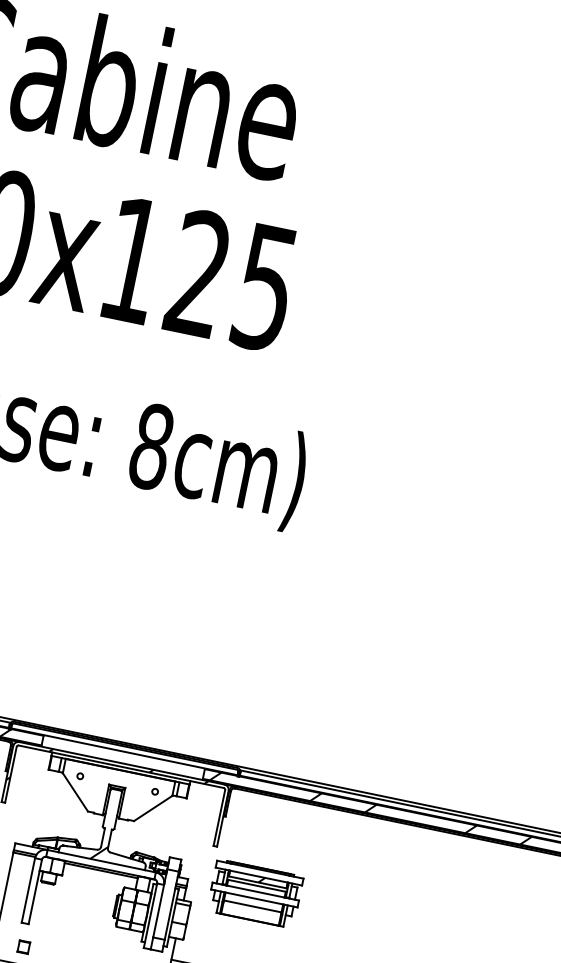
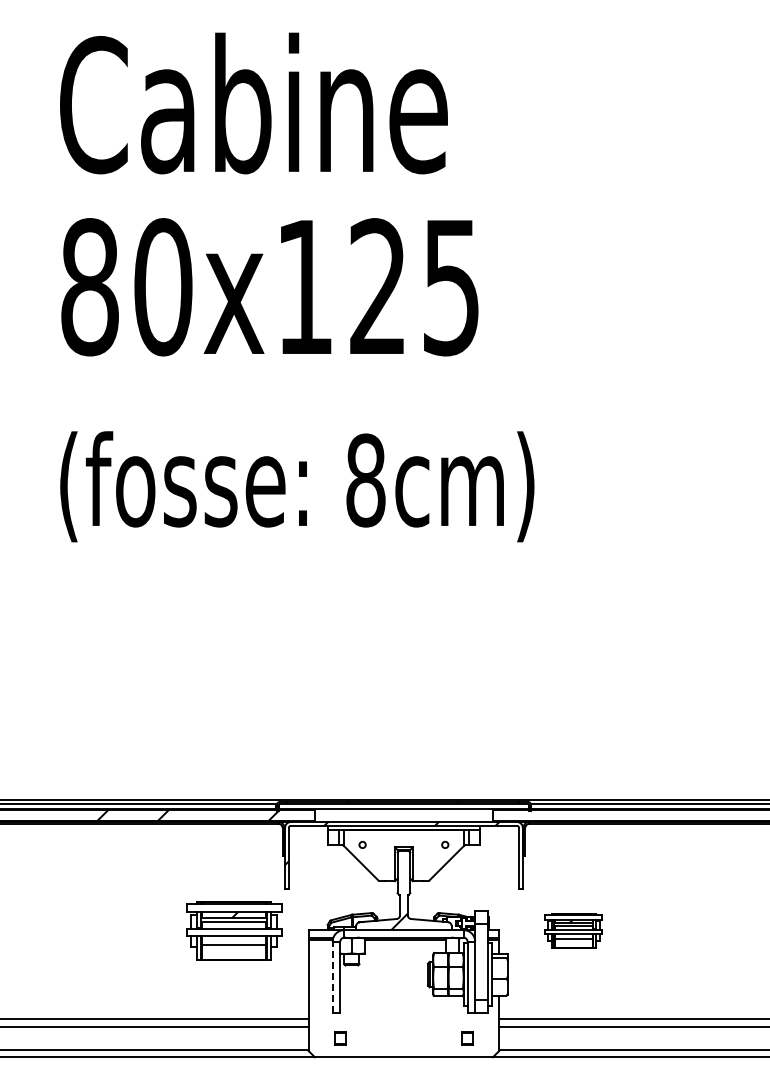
hatch: (293, 792) -> (591, 815), removed
line: (28, 890) -> (332, 977), solid -> dashed
part: (255, 893) -> (573, 930), size x0.6

